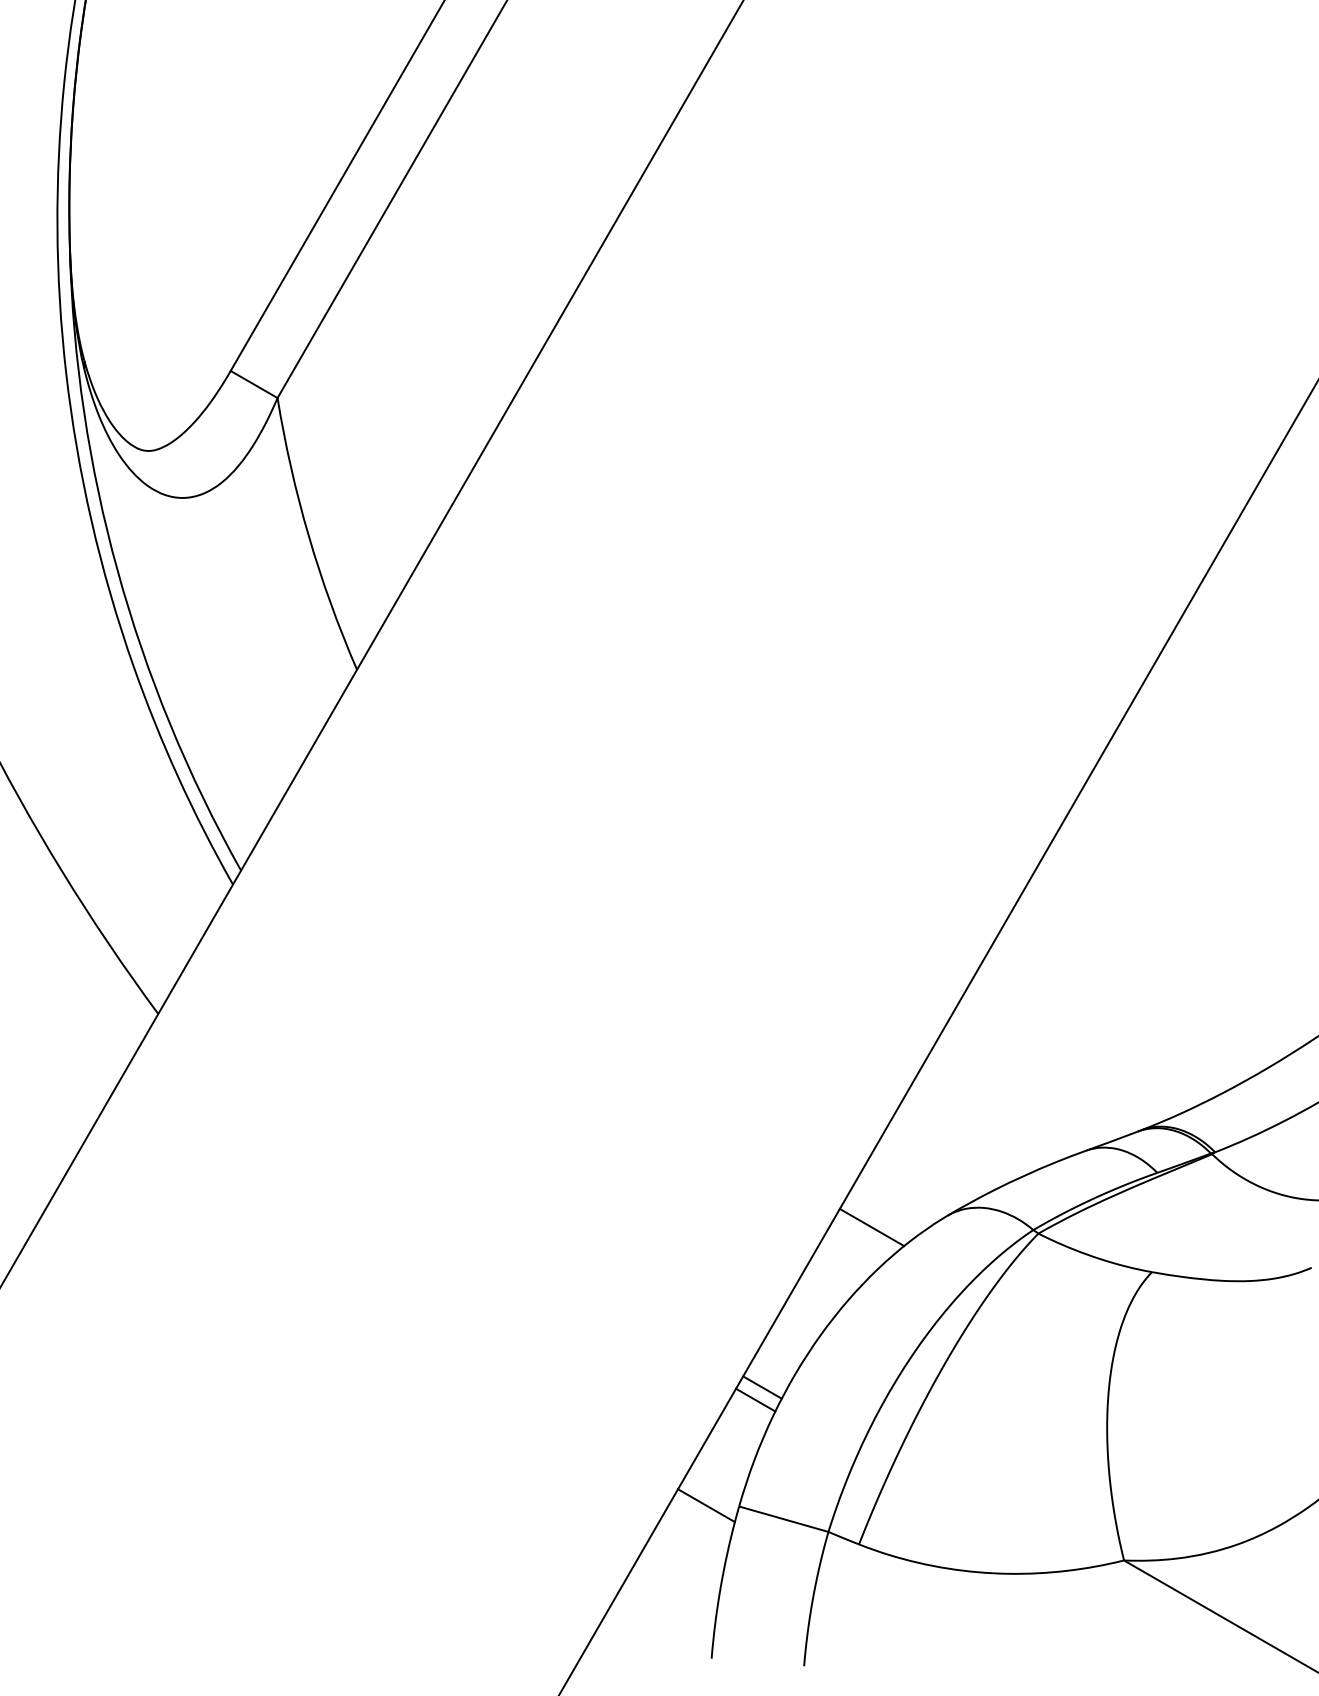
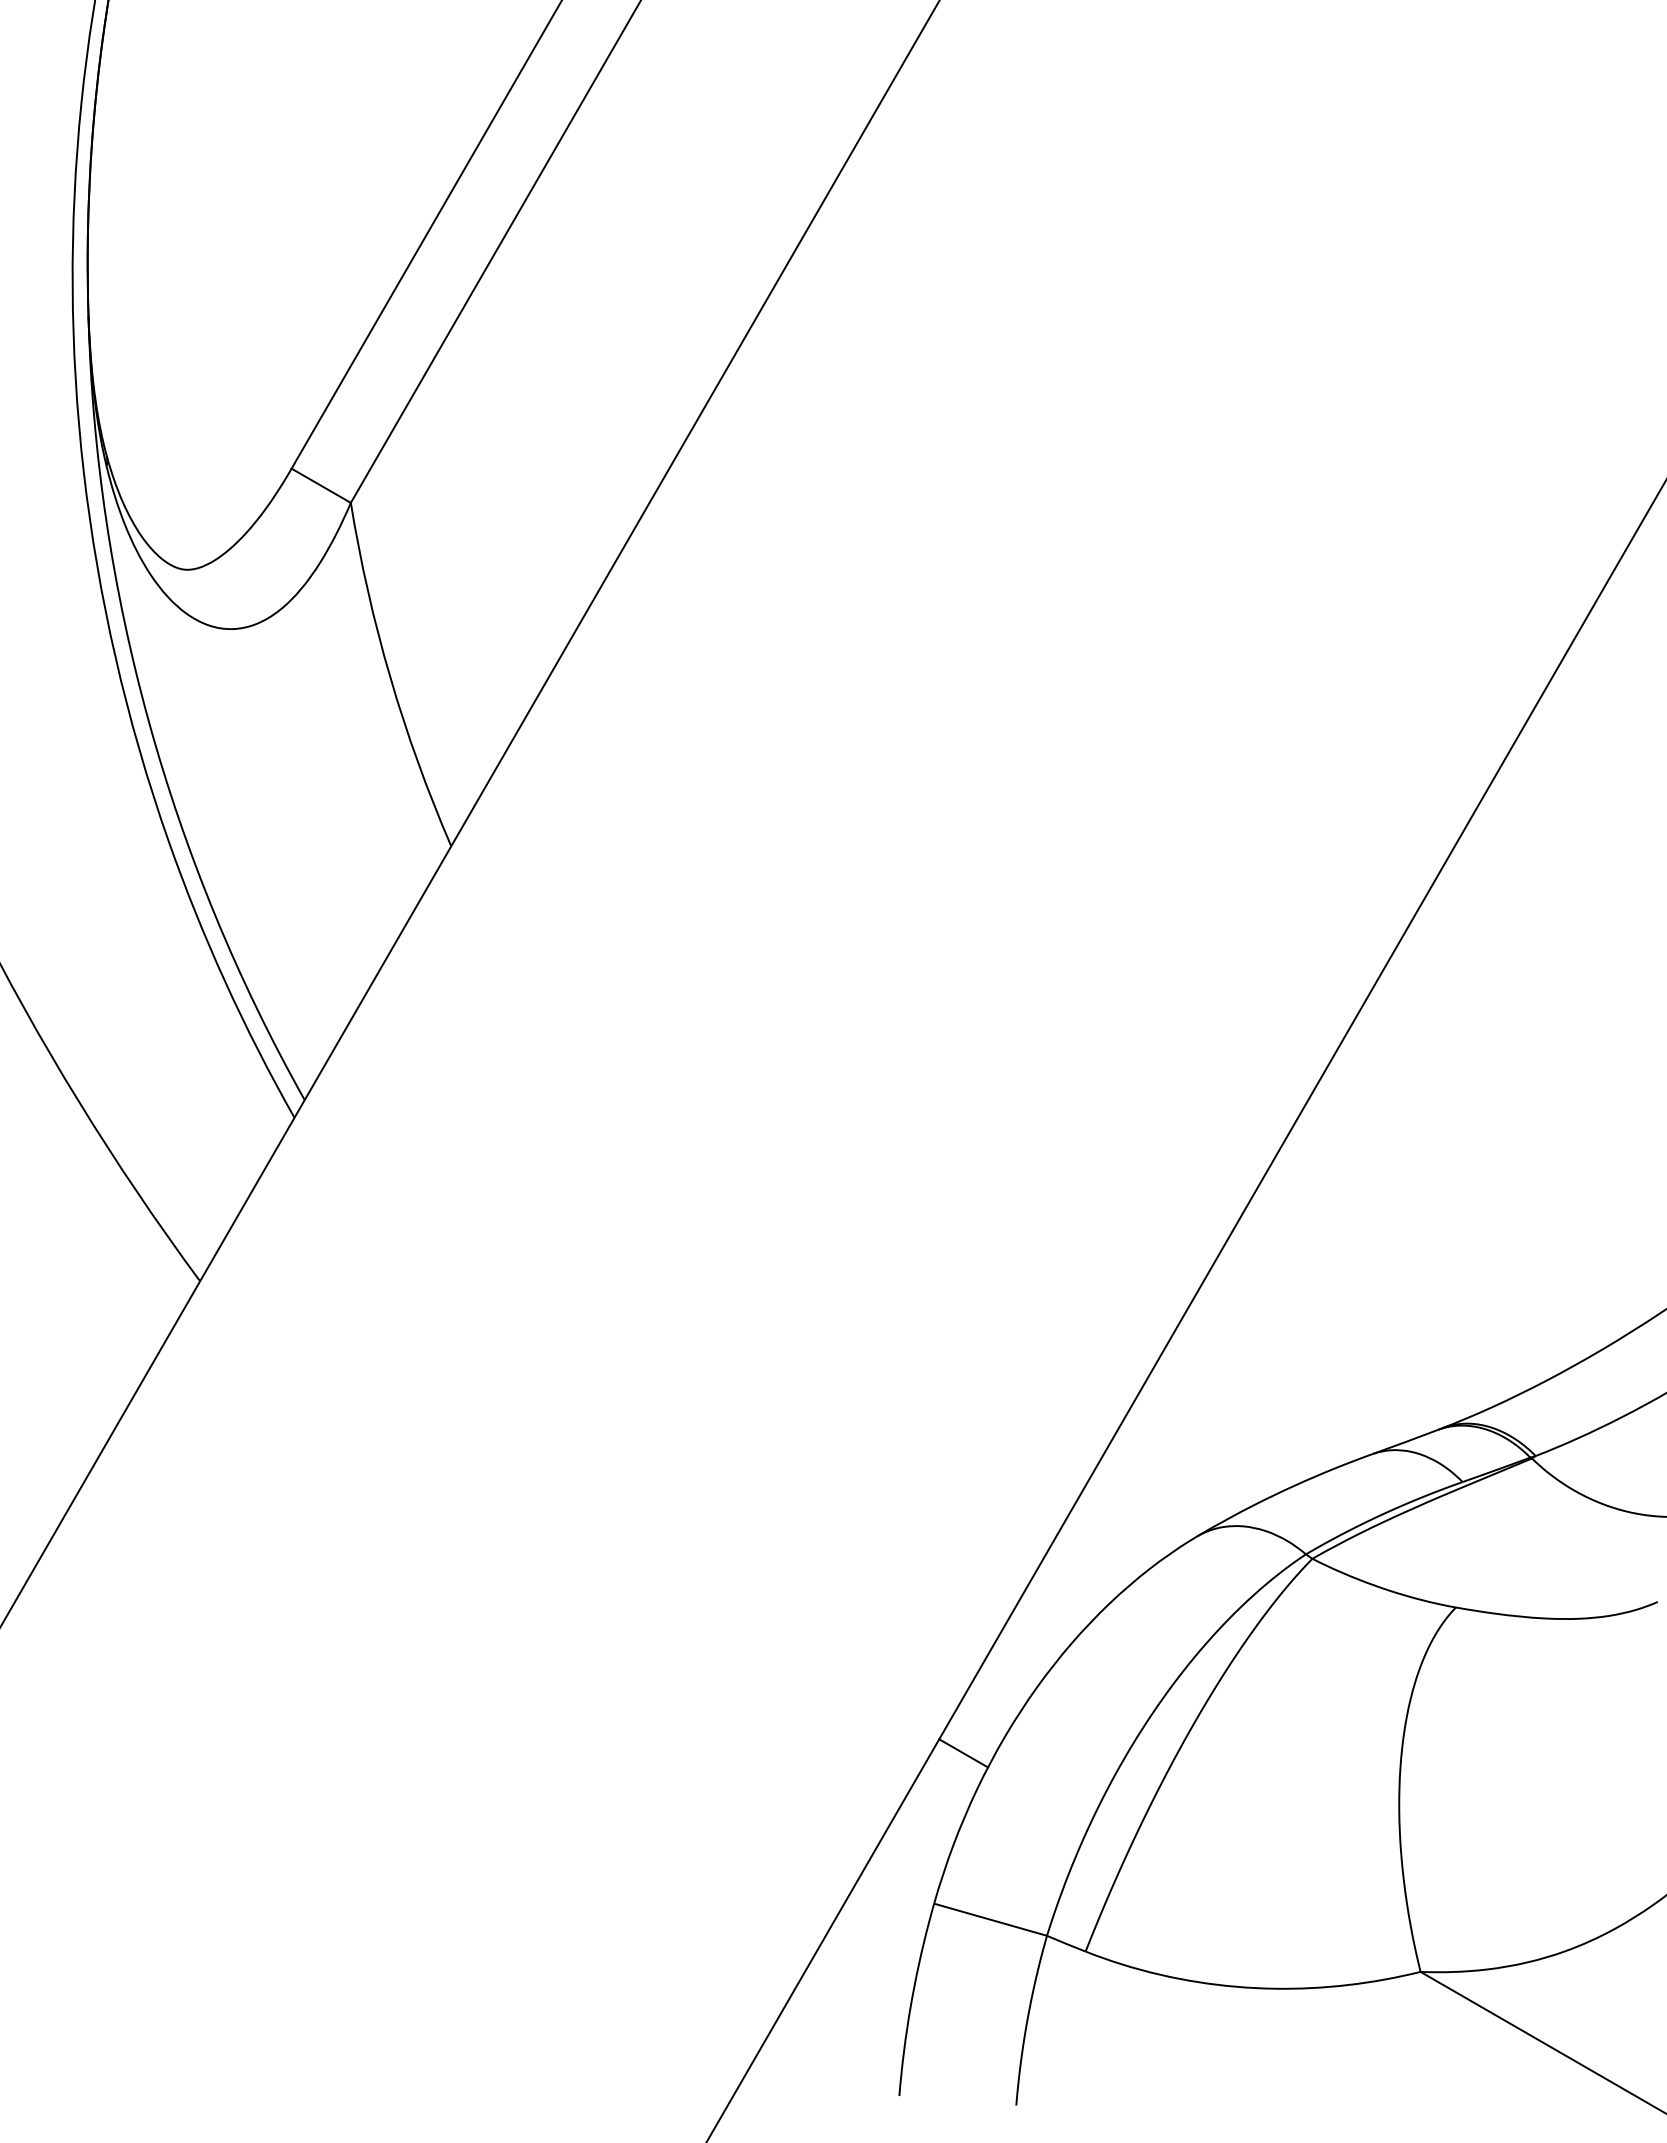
line: (871, 1227) -> (1101, 1550), removed
line: (755, 1399) -> (954, 1768), removed
line: (706, 1505) -> (892, 1902), removed

